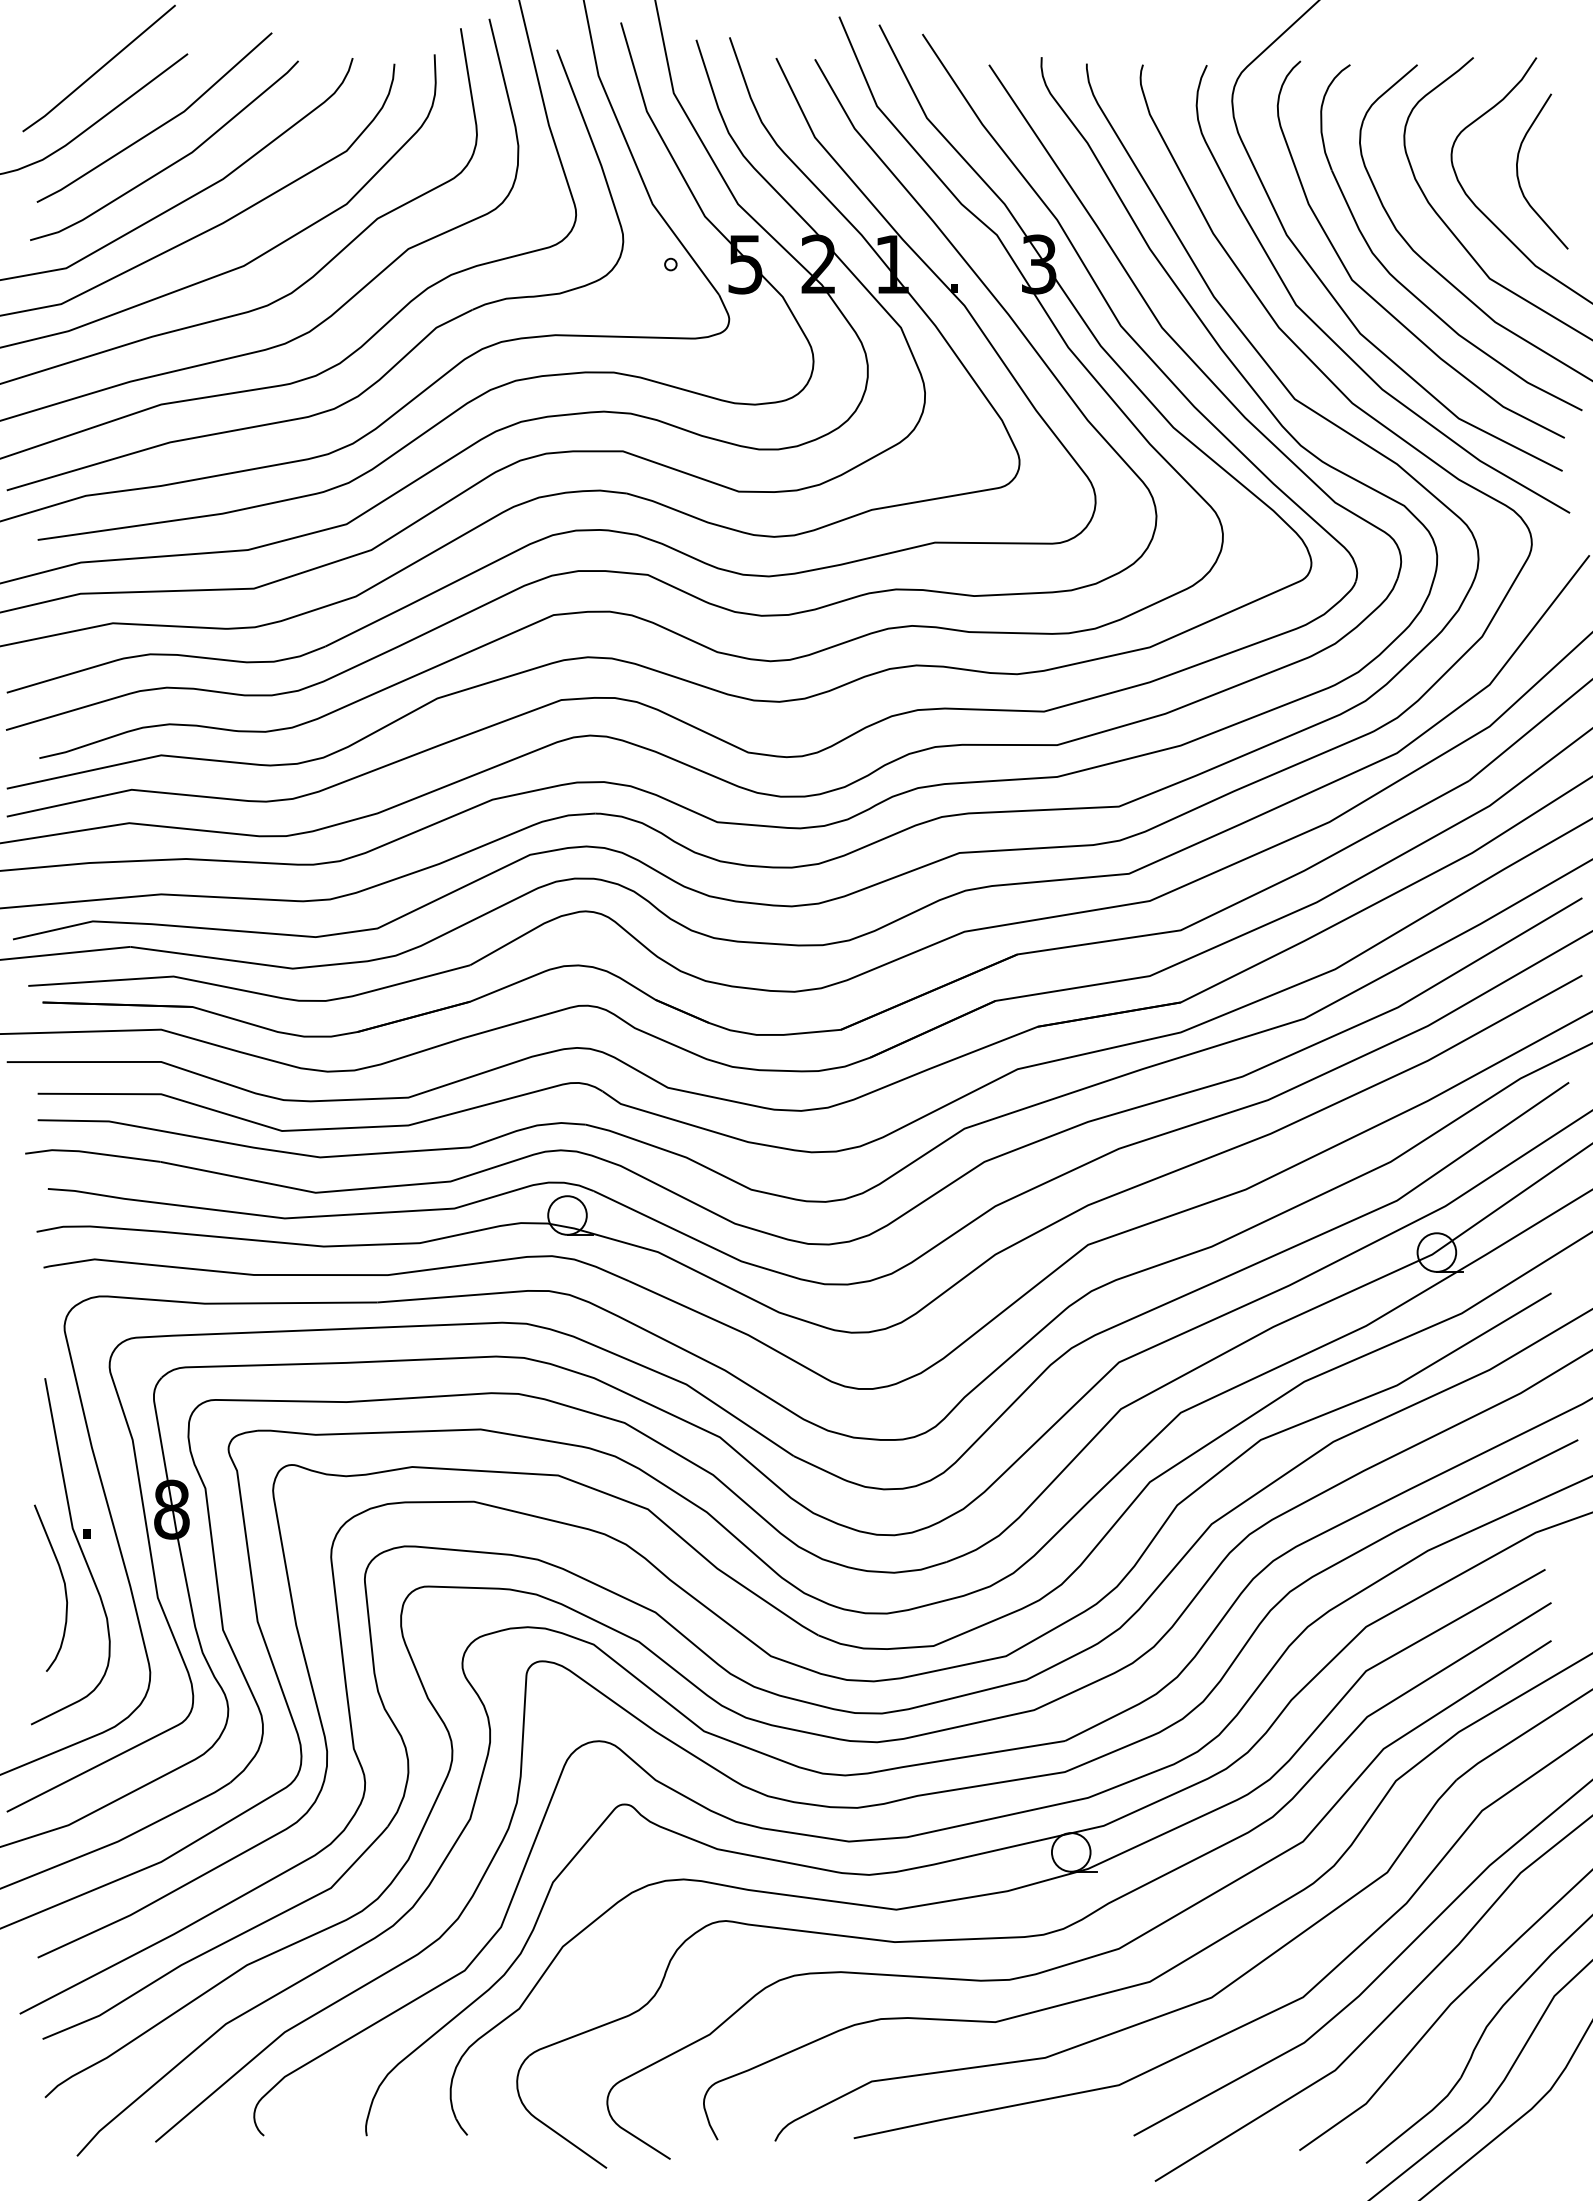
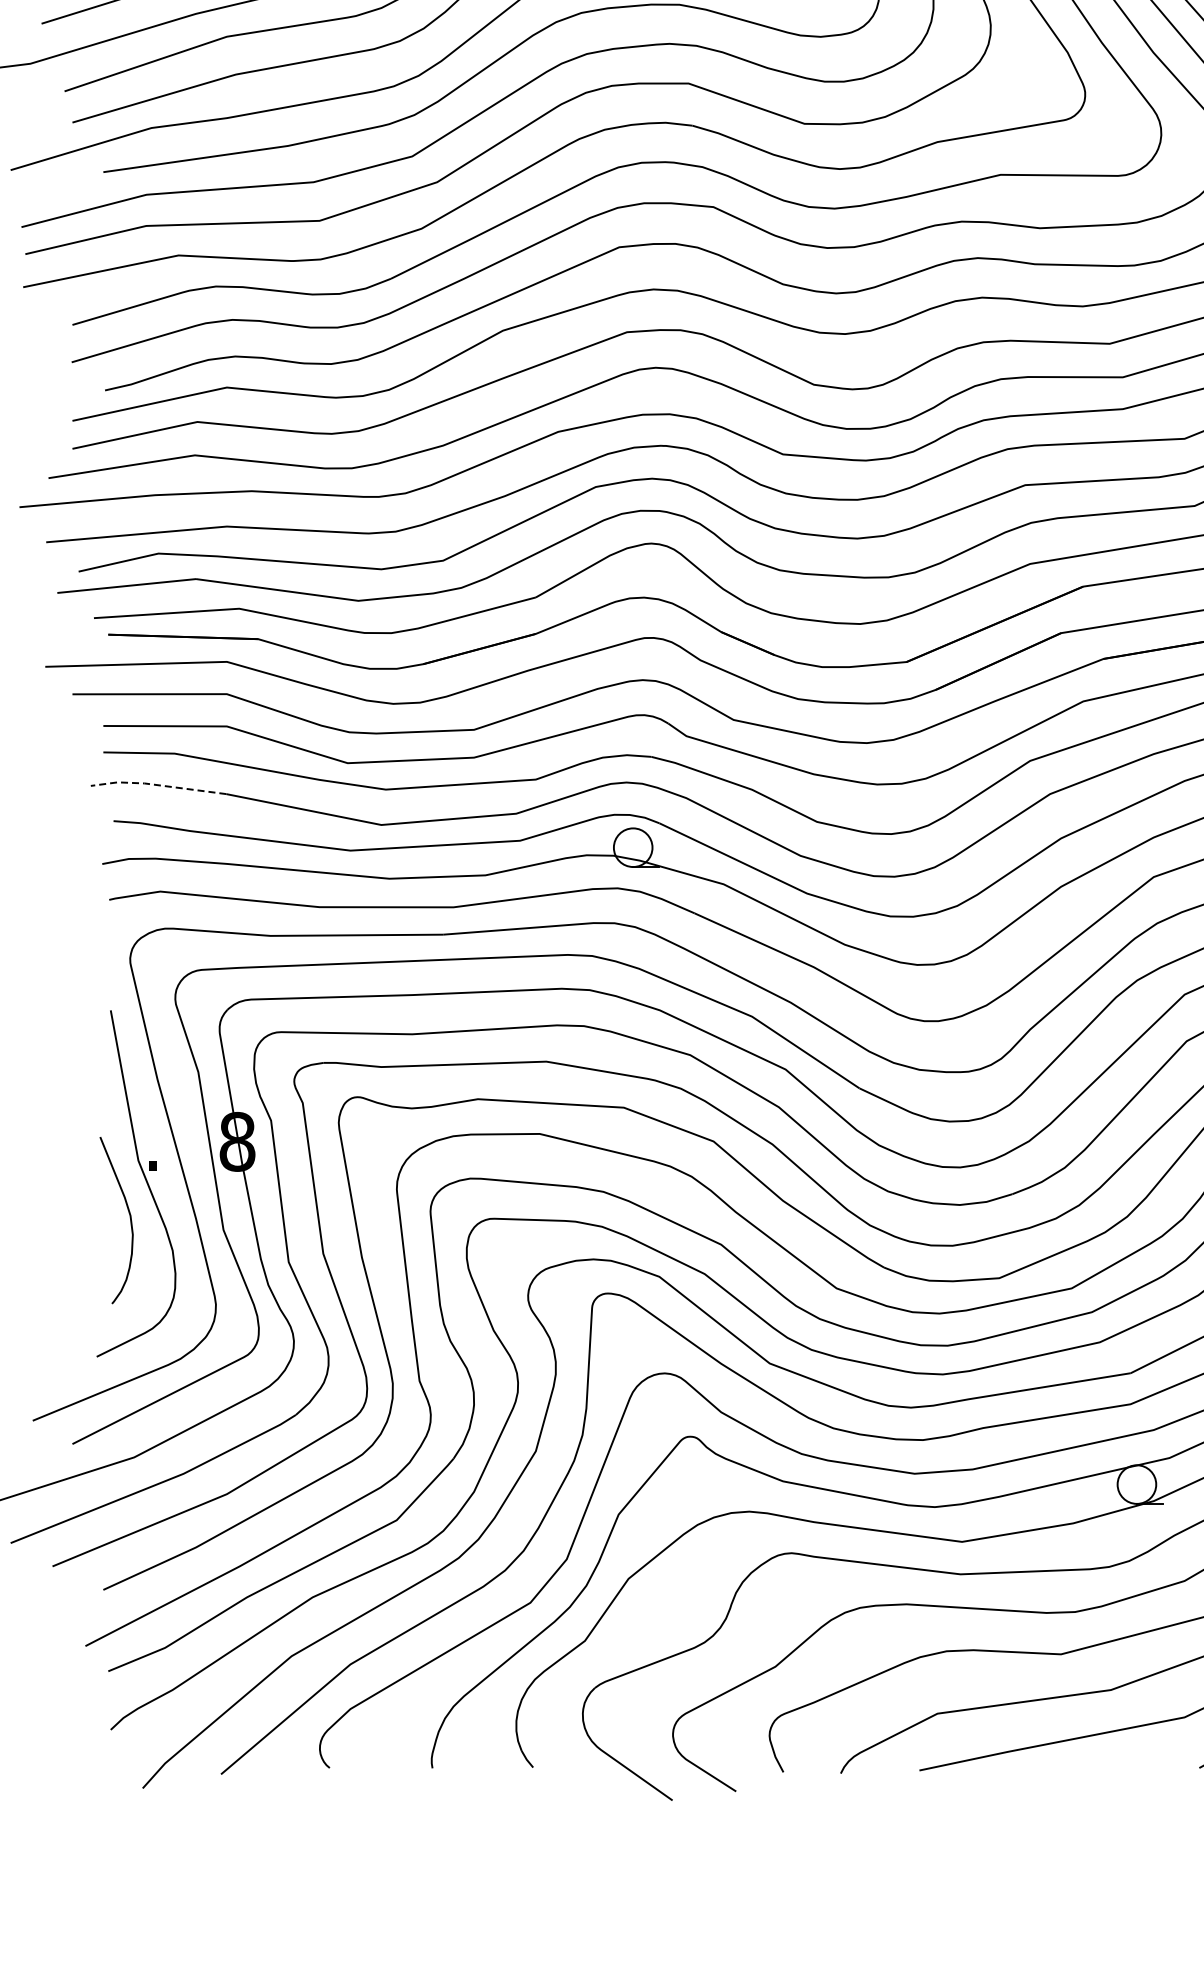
line: (91, 1152) -> (157, 784), solid -> dashed

